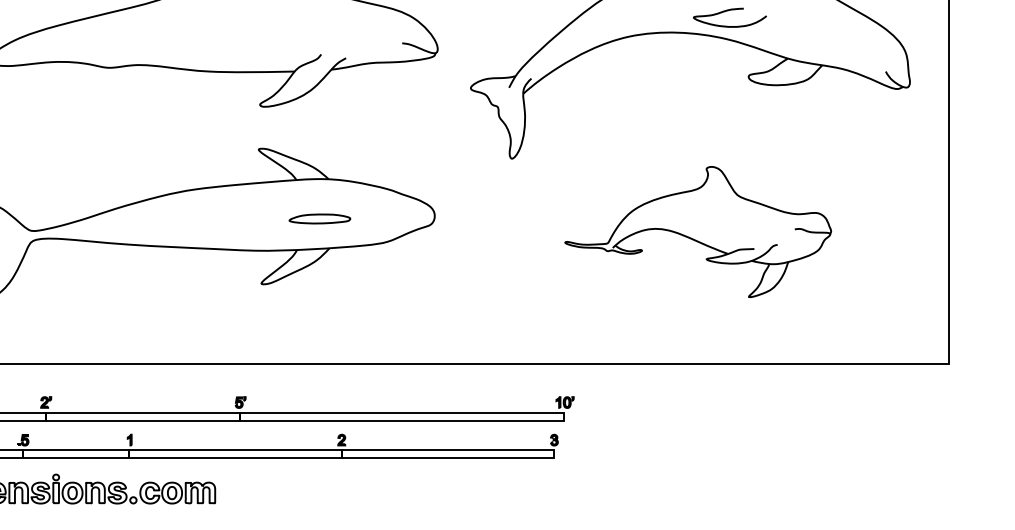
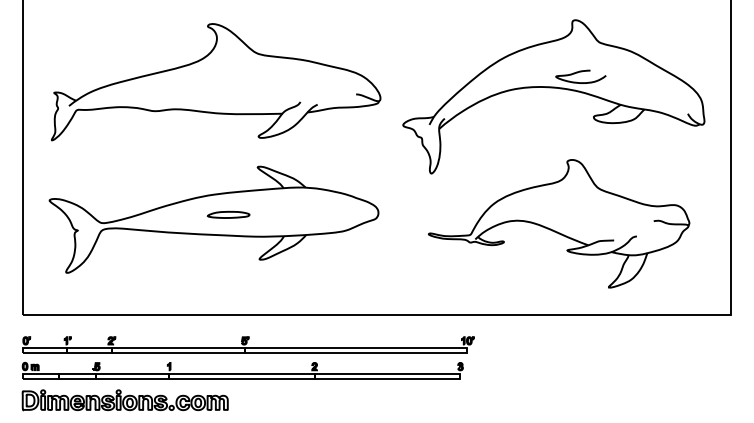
part: (319, 218) -> (228, 214), moved
part: (698, 231) -> (559, 223), size x1.43

